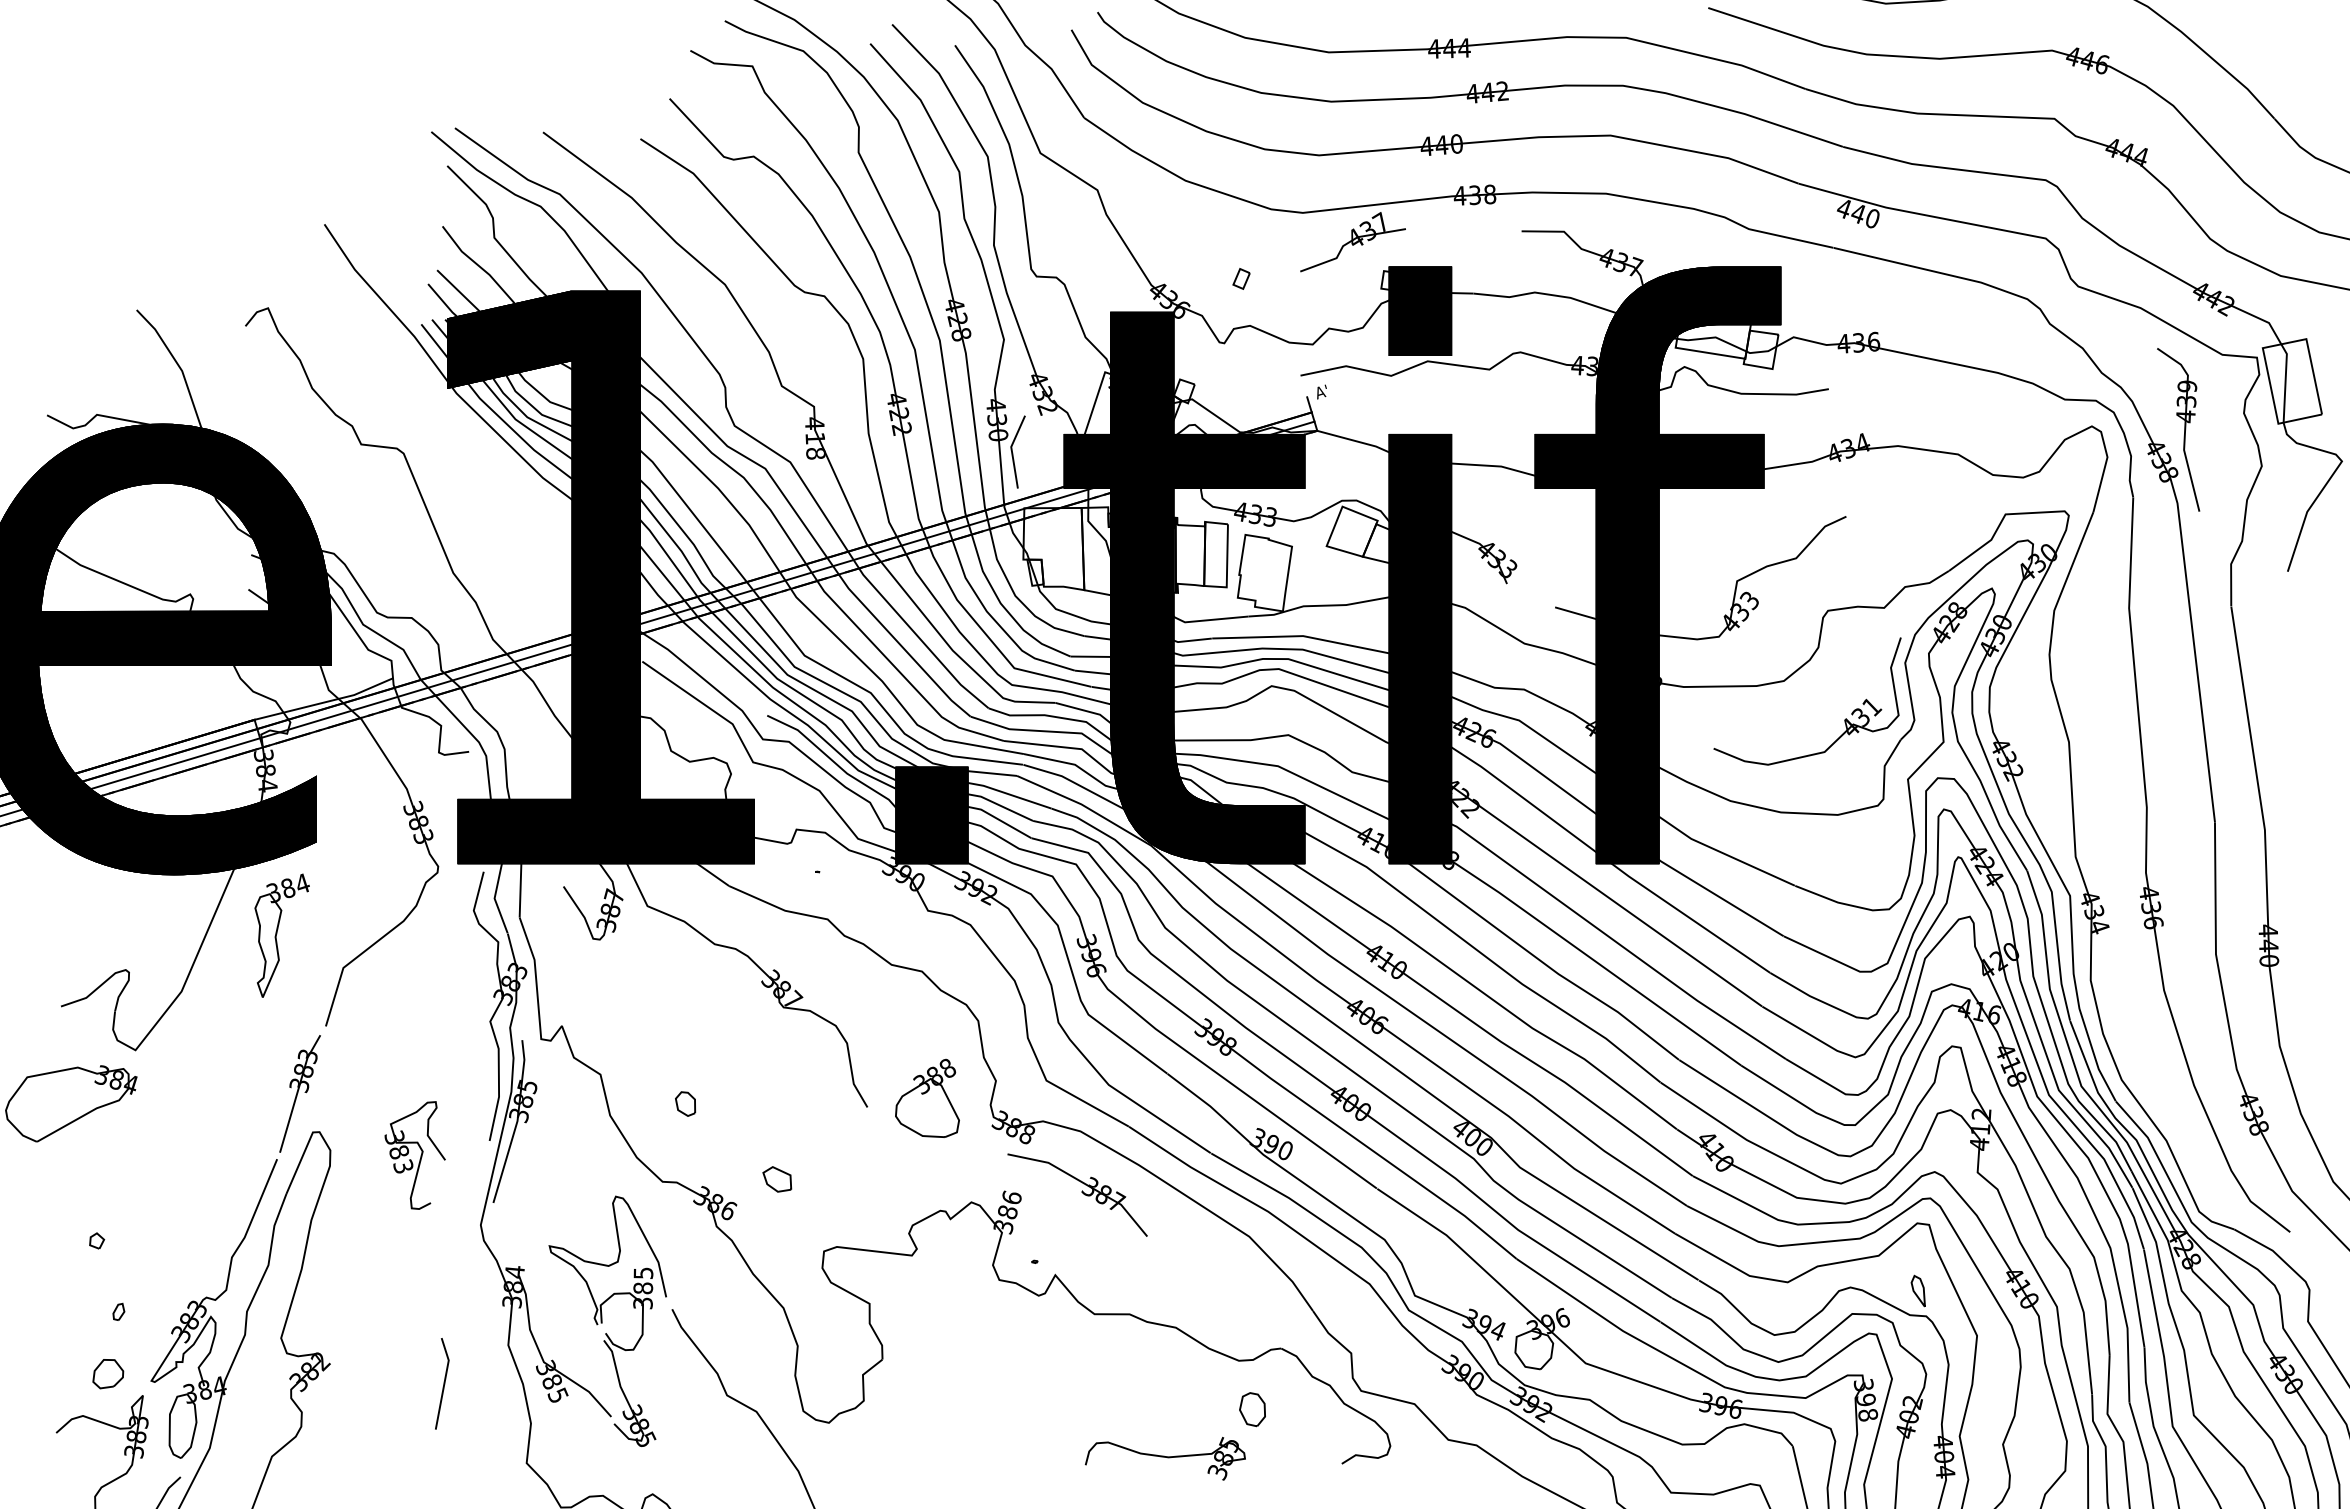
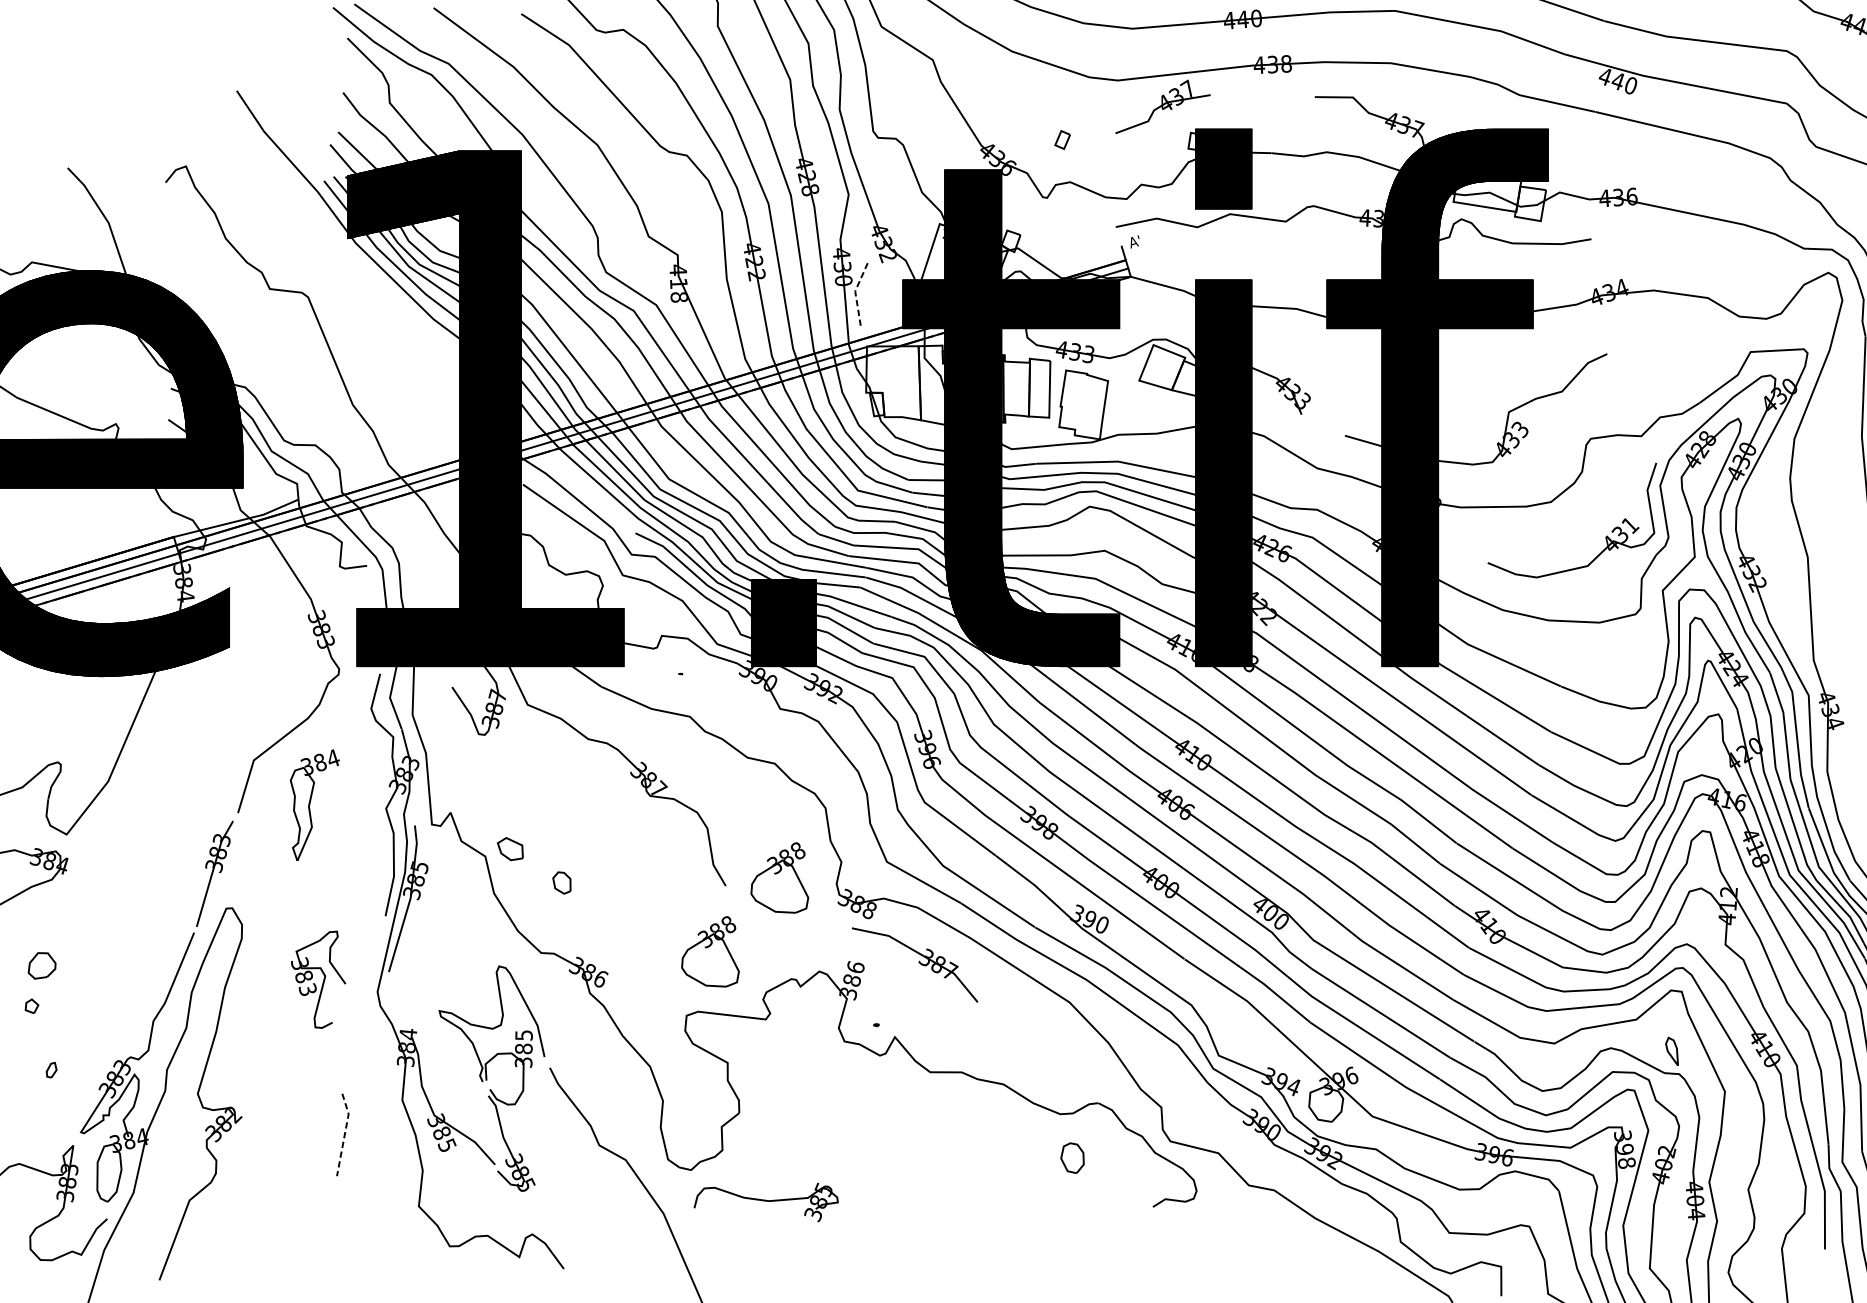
line: (1011, 450) -> (855, 294), solid -> dashed
part: (281, 935) -> (314, 805), moved
part: (414, 1155) -> (317, 979), moved
curve: (781, 1172) -> (514, 842), moved
part: (850, 1179) -> (710, 950), added
curve: (116, 1382) -> (49, 973), moved
line: (444, 1382) -> (344, 1133), solid -> dashed
part: (1165, 1458) -> (766, 1202), moved

